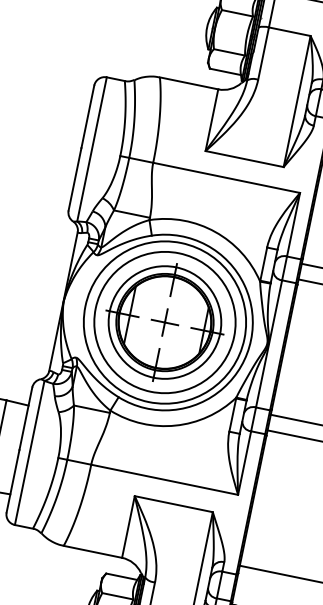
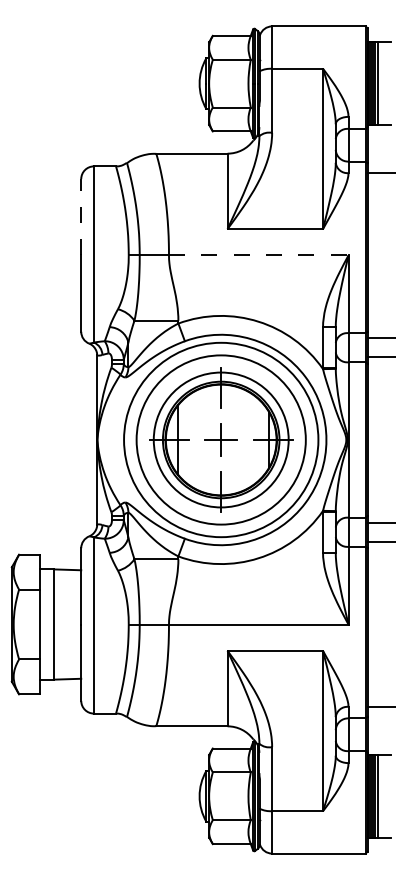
line: (88, 116) -> (81, 216), solid -> dashed
line: (226, 177) -> (258, 255), solid -> dashed

